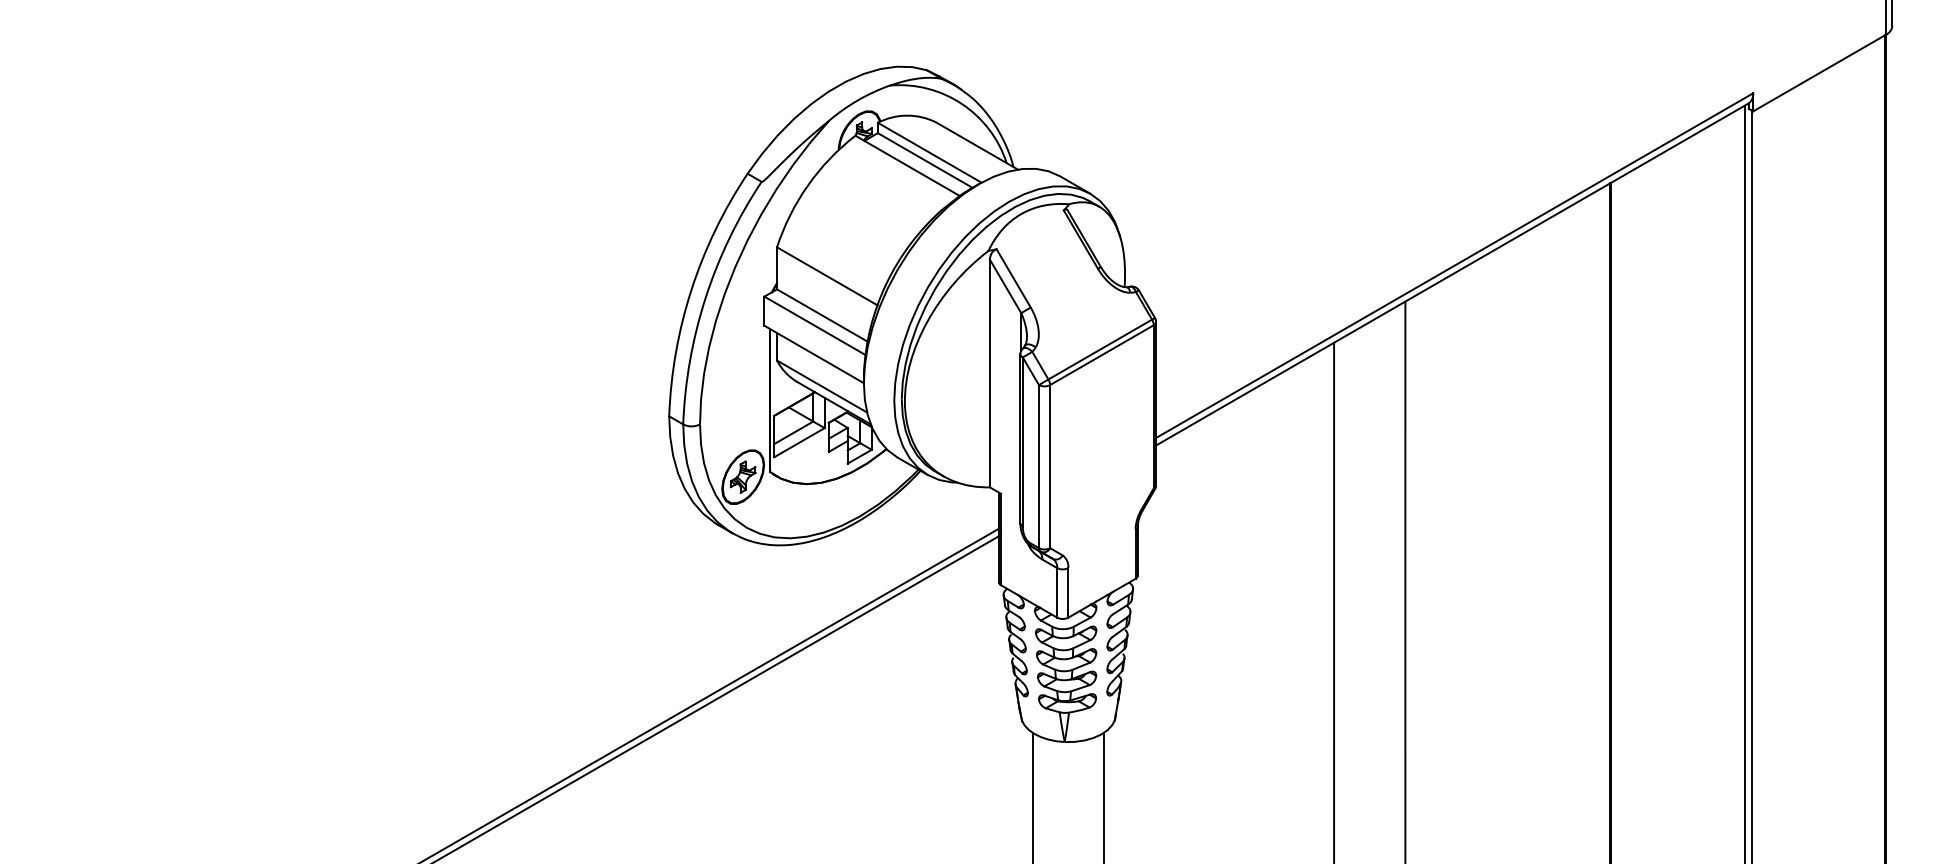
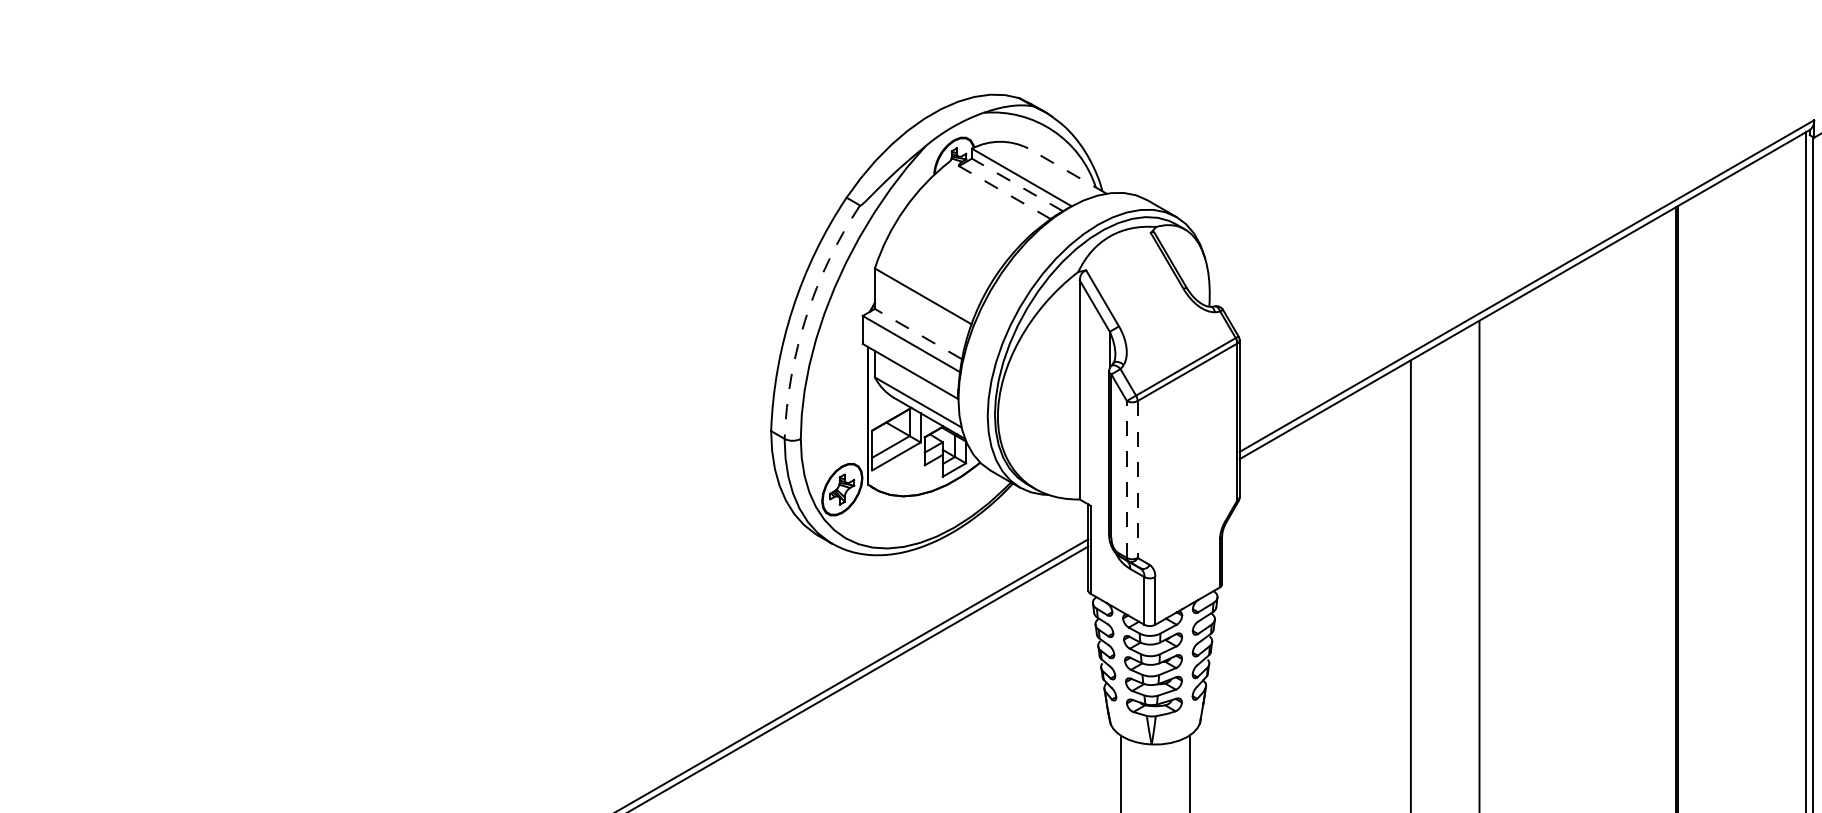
line: (976, 145) -> (1066, 170), solid -> dashed
line: (925, 160) -> (1017, 184), solid -> dashed
line: (907, 165) -> (1000, 189), solid -> dashed
arc: (705, 297) -> (806, 316), solid -> dashed
line: (821, 315) -> (917, 334), solid -> dashed
line: (1038, 466) -> (1126, 479), solid -> dashed
line: (1050, 466) -> (1138, 479), solid -> dashed

